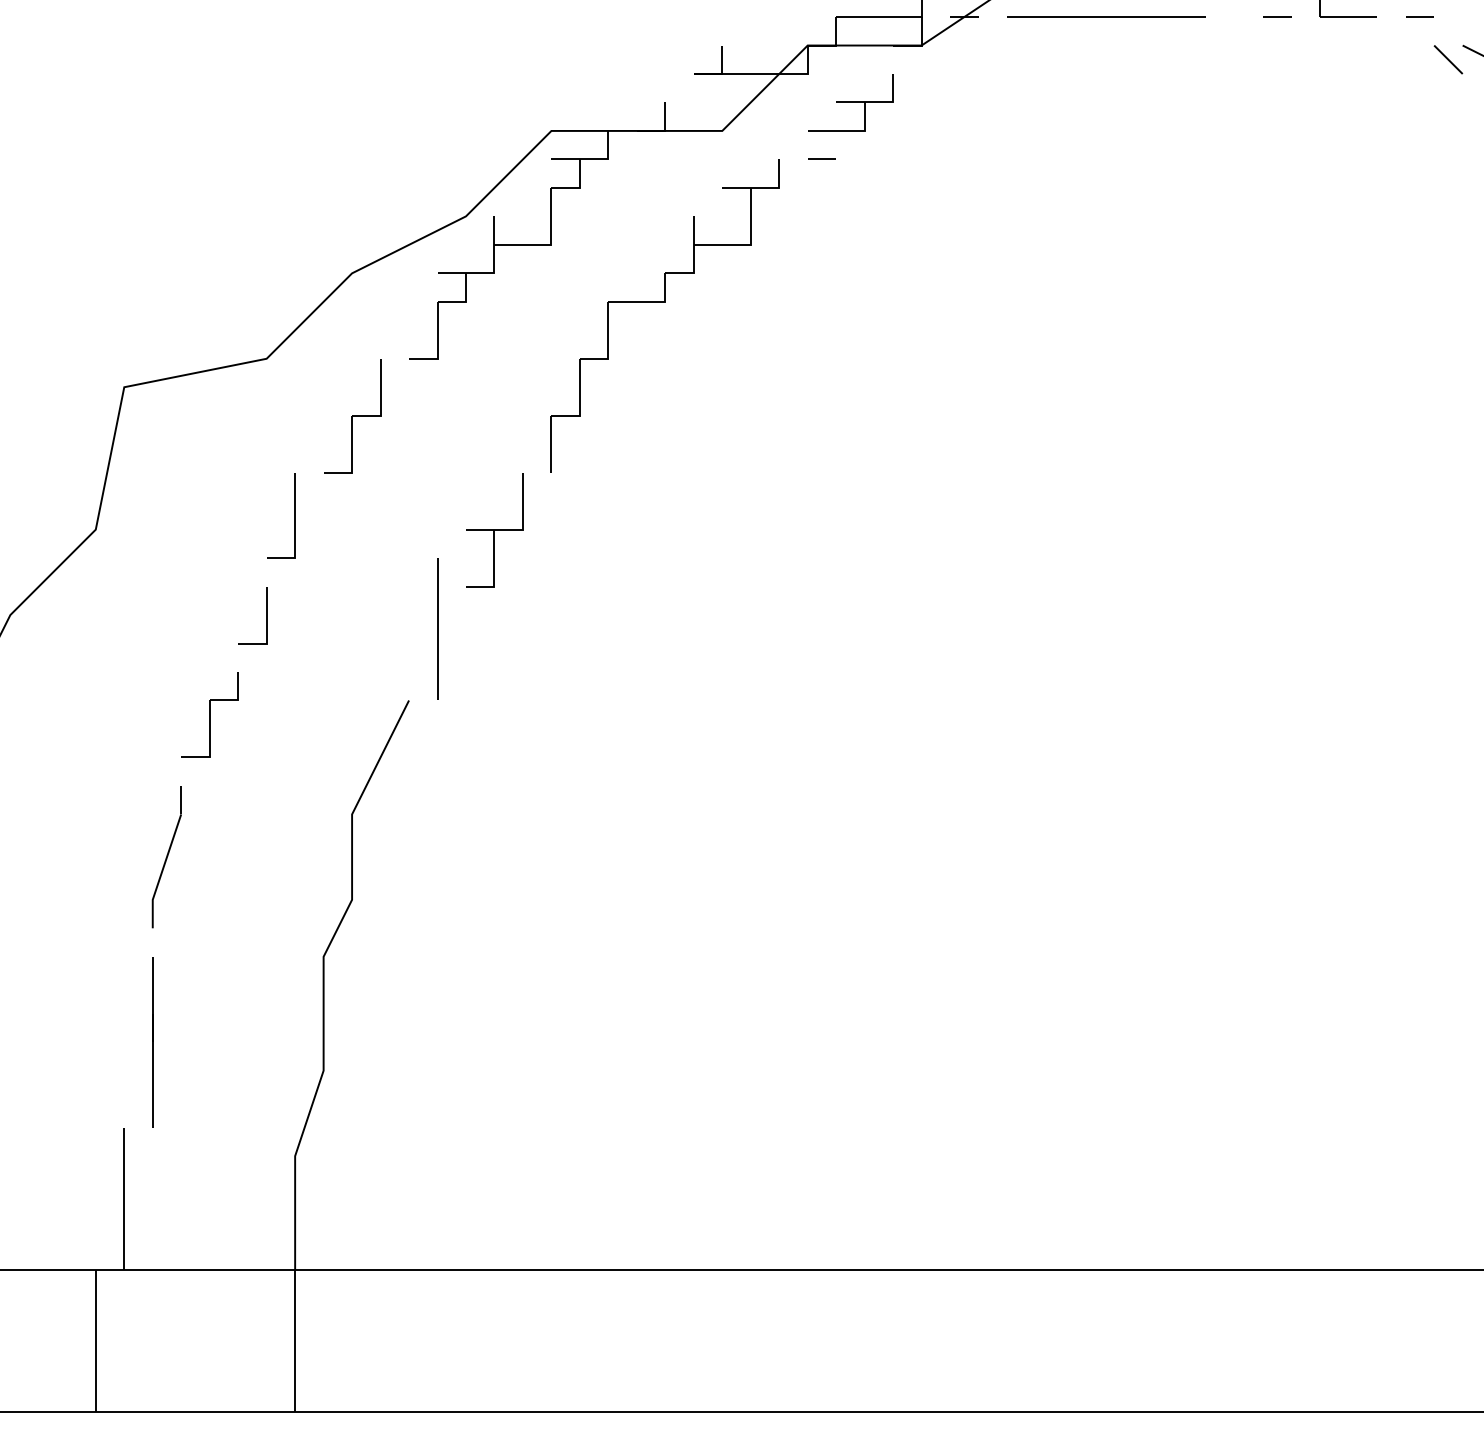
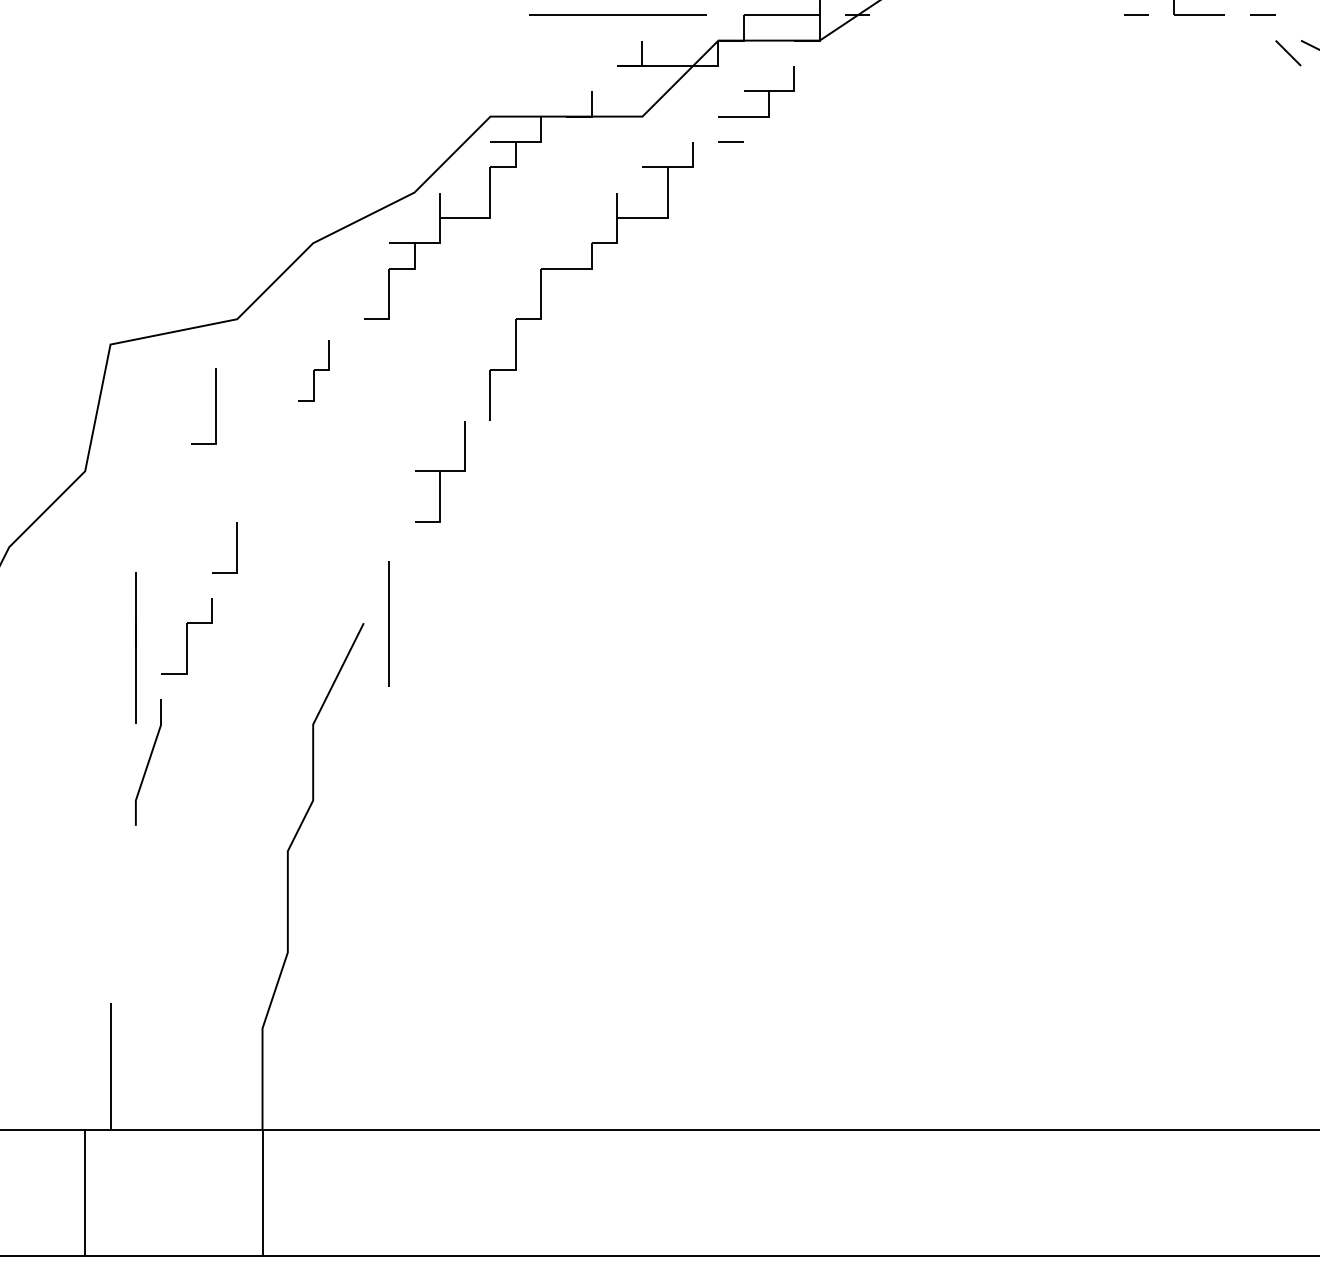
line: (1106, 16) -> (617, 14), moved
part: (352, 416) -> (313, 370), size x0.6
part: (294, 515) -> (215, 406), moved
line: (437, 628) -> (389, 623), moved
line: (152, 1042) -> (135, 648), moved

